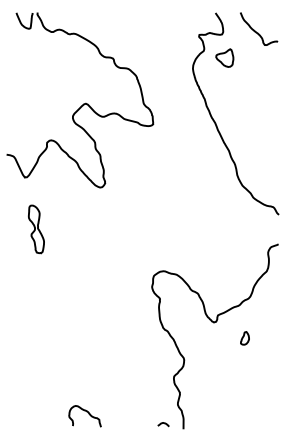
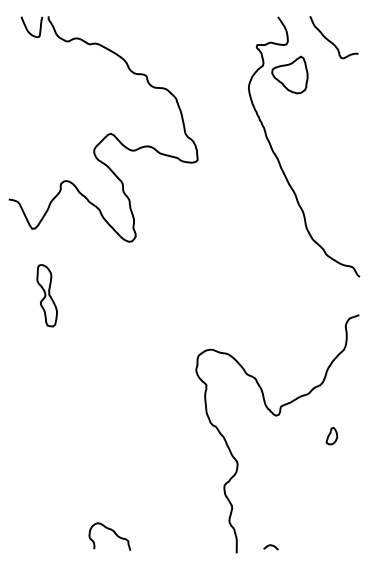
part: (224, 57) -> (289, 74), size x1.6
part: (244, 338) -> (331, 436), moved
curve: (163, 423) -> (270, 546), moved

